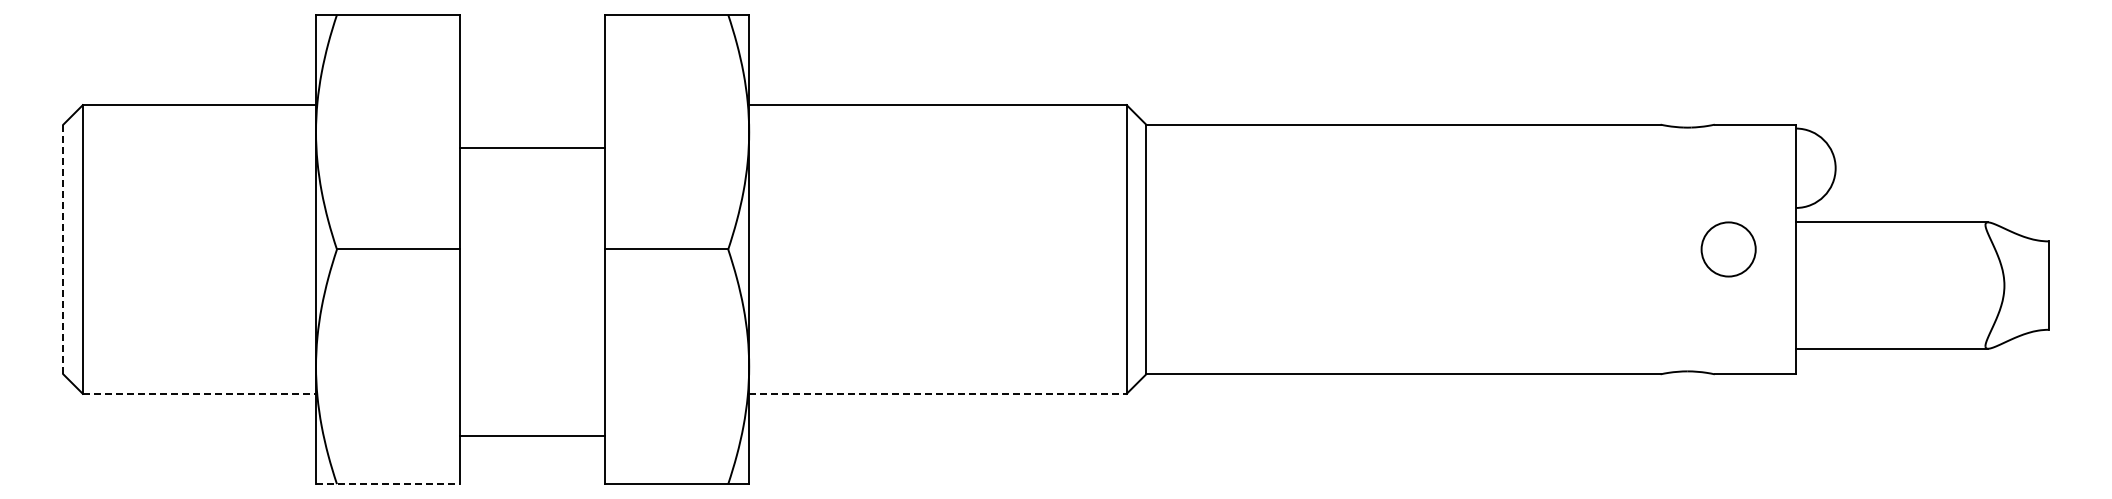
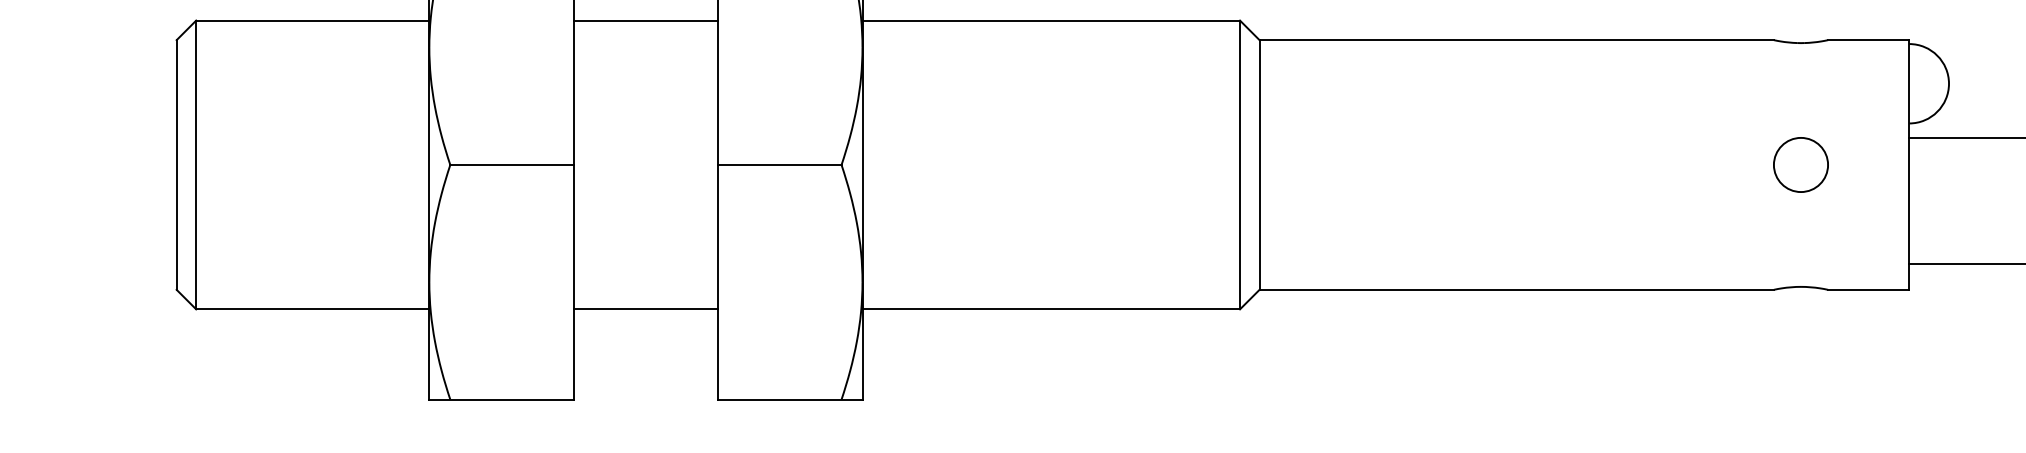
line: (532, 148) -> (645, 20), moved
line: (63, 249) -> (176, 164), dashed -> solid
circle: (1728, 249) -> (1800, 164), moved
line: (199, 393) -> (312, 308), dashed -> solid
line: (937, 393) -> (1050, 308), dashed -> solid
line: (532, 435) -> (645, 308), moved
line: (388, 484) -> (501, 399), dashed -> solid

